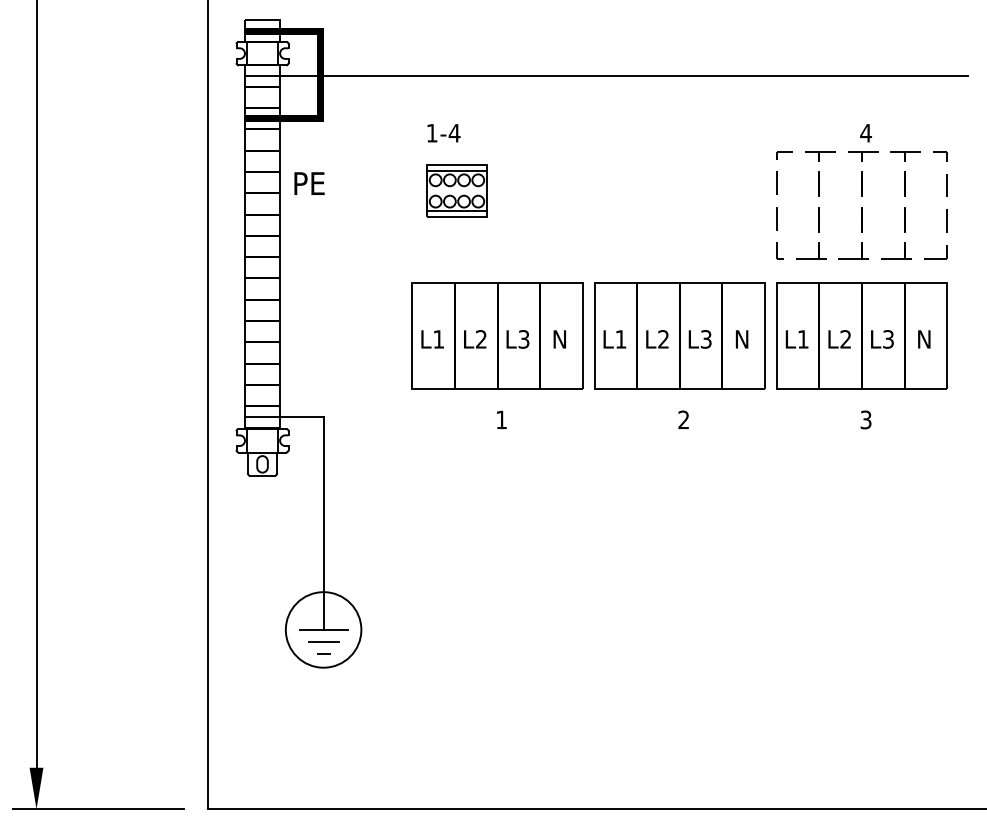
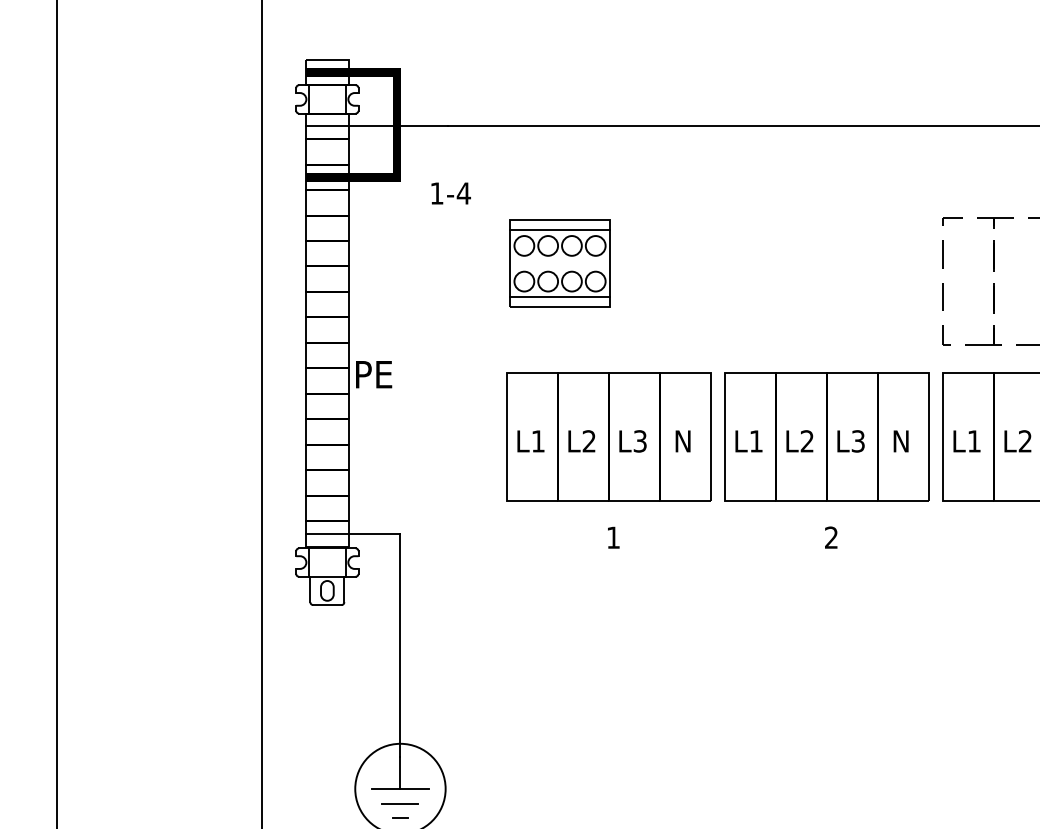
text: (443, 133) -> (450, 193), moved
text: (309, 183) -> (374, 374), moved
part: (456, 190) -> (559, 263), size x1.4

